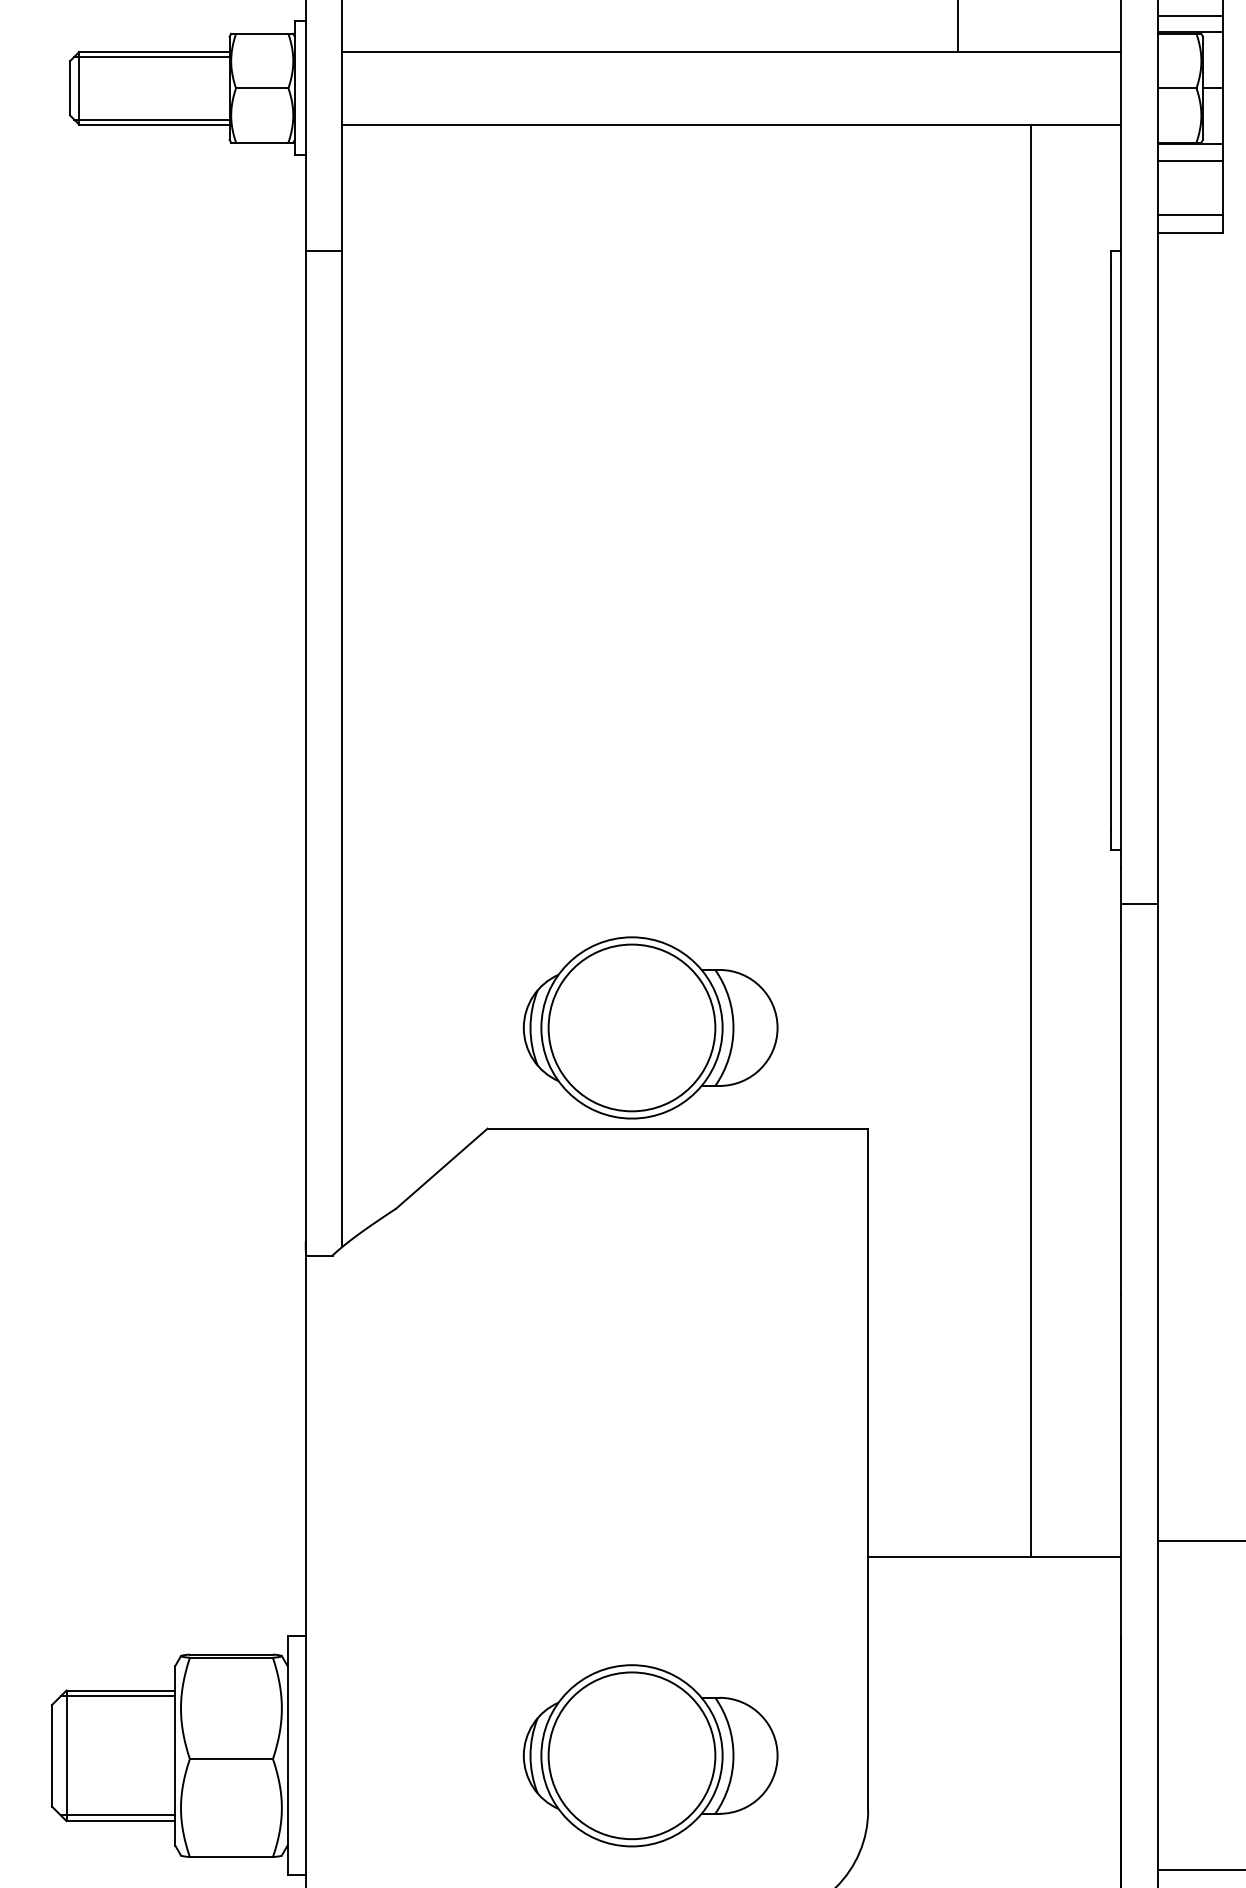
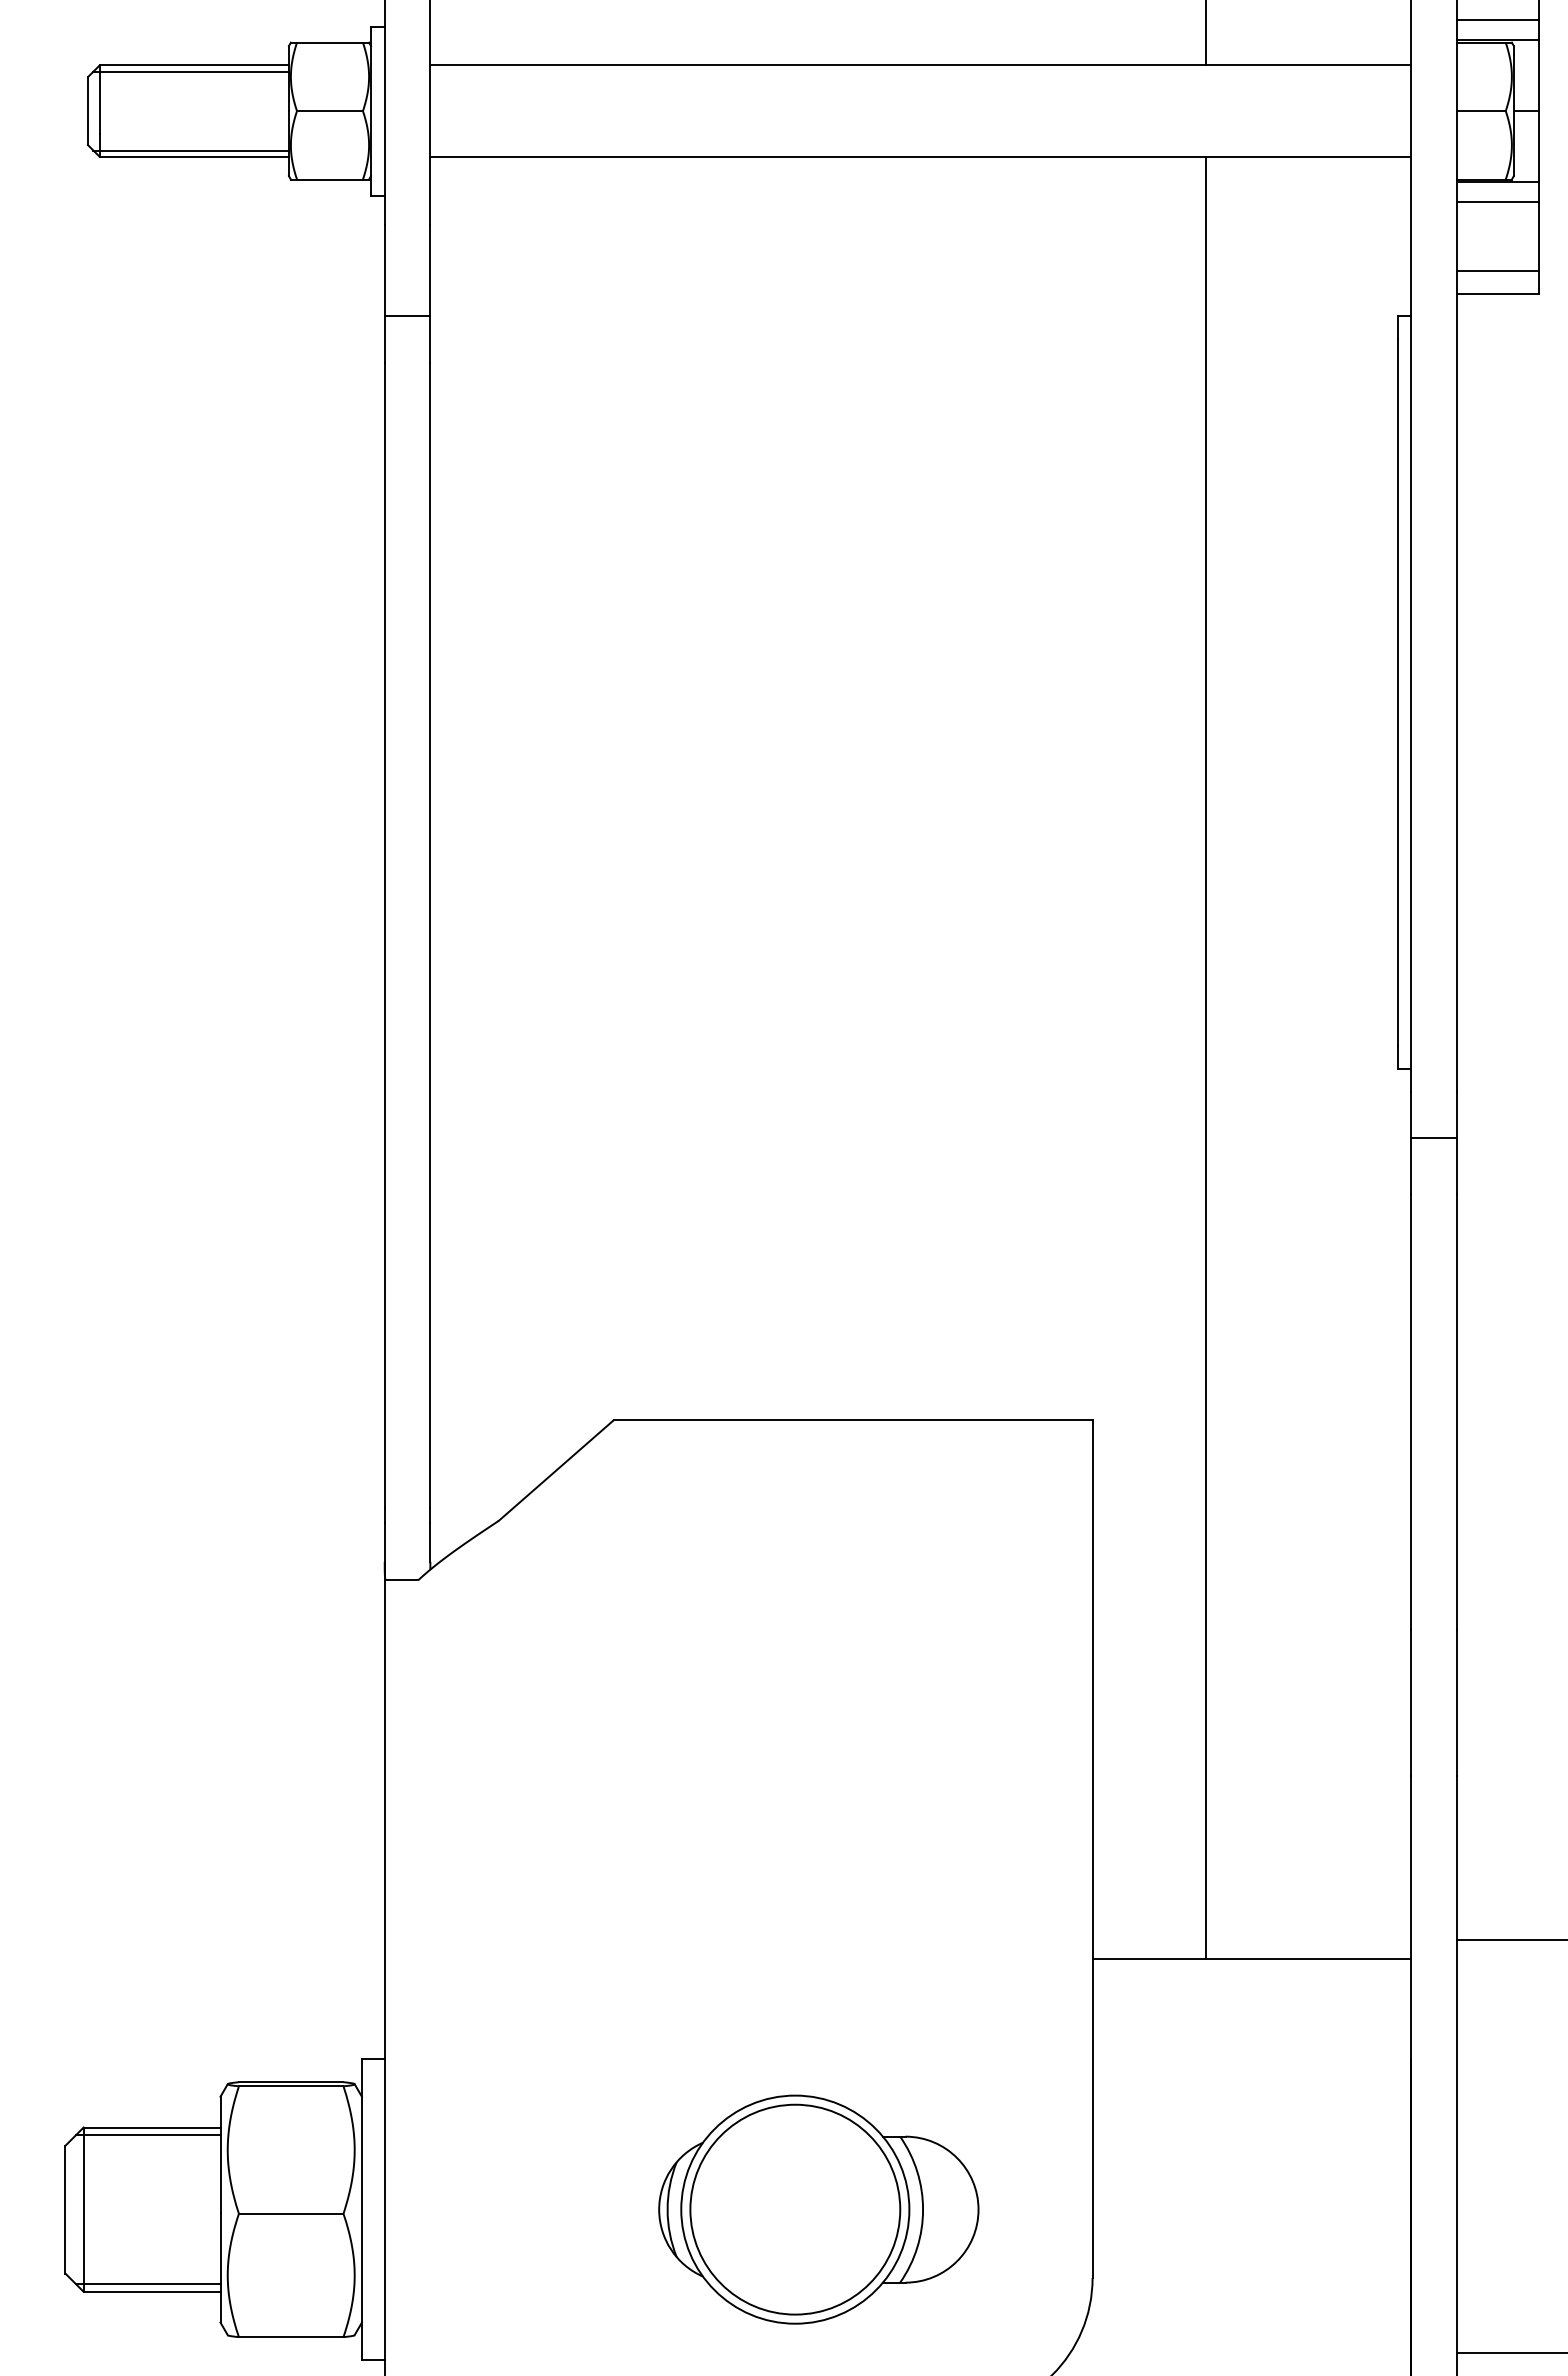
line: (1030, 840) -> (1205, 1057), moved
part: (650, 1027) -> (818, 1293), removed

